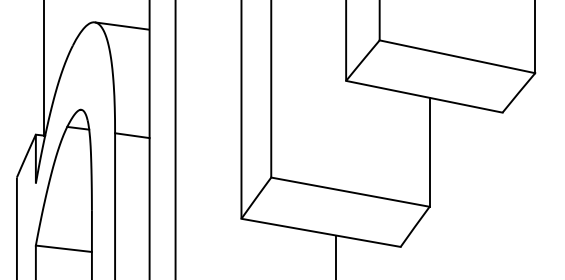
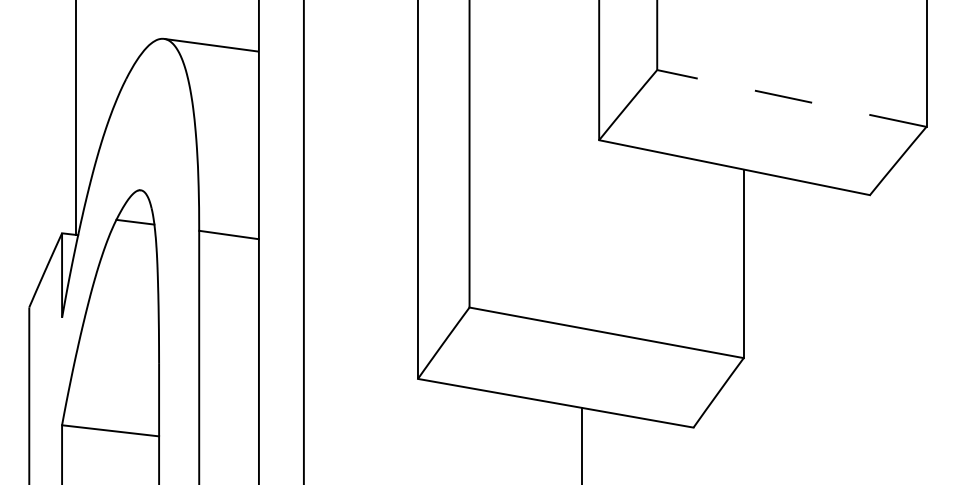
line: (456, 56) -> (790, 97), solid -> dashed

